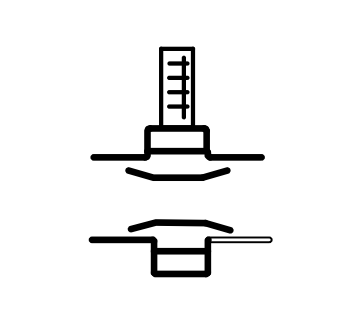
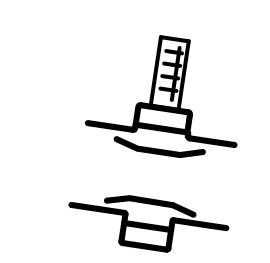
part: (177, 113) -> (166, 95), moved
fill: (238, 239) -> (199, 223), added

